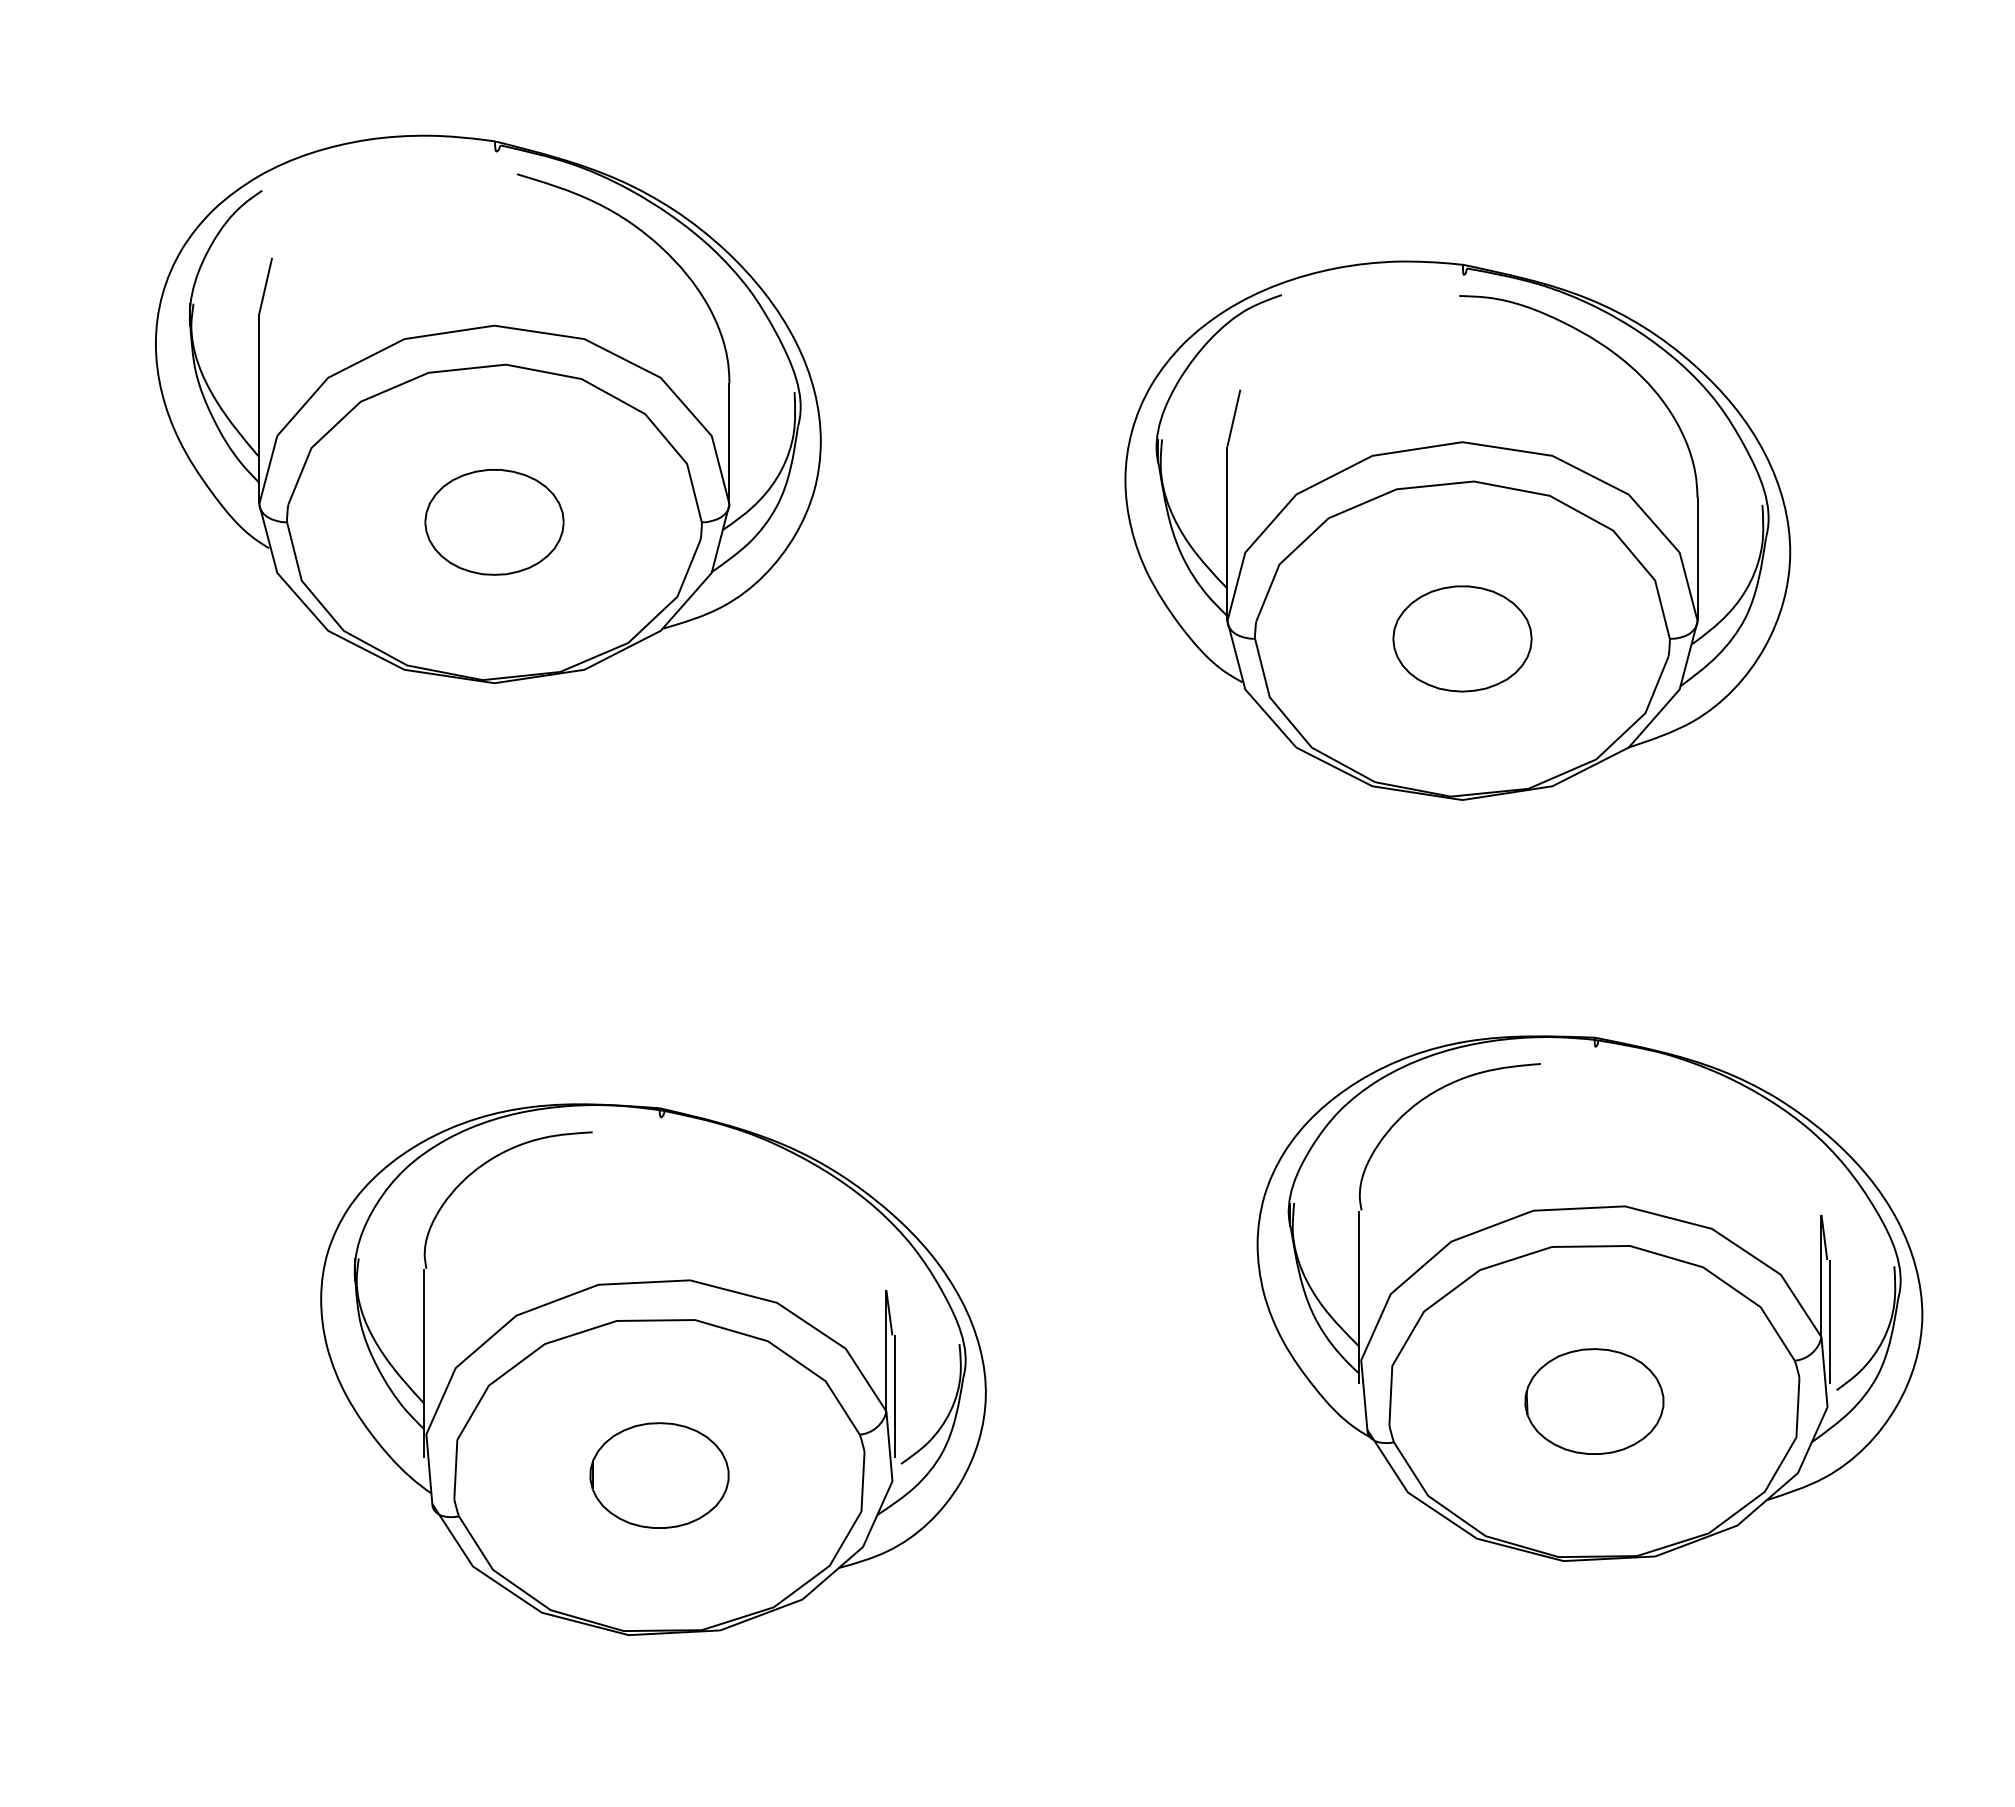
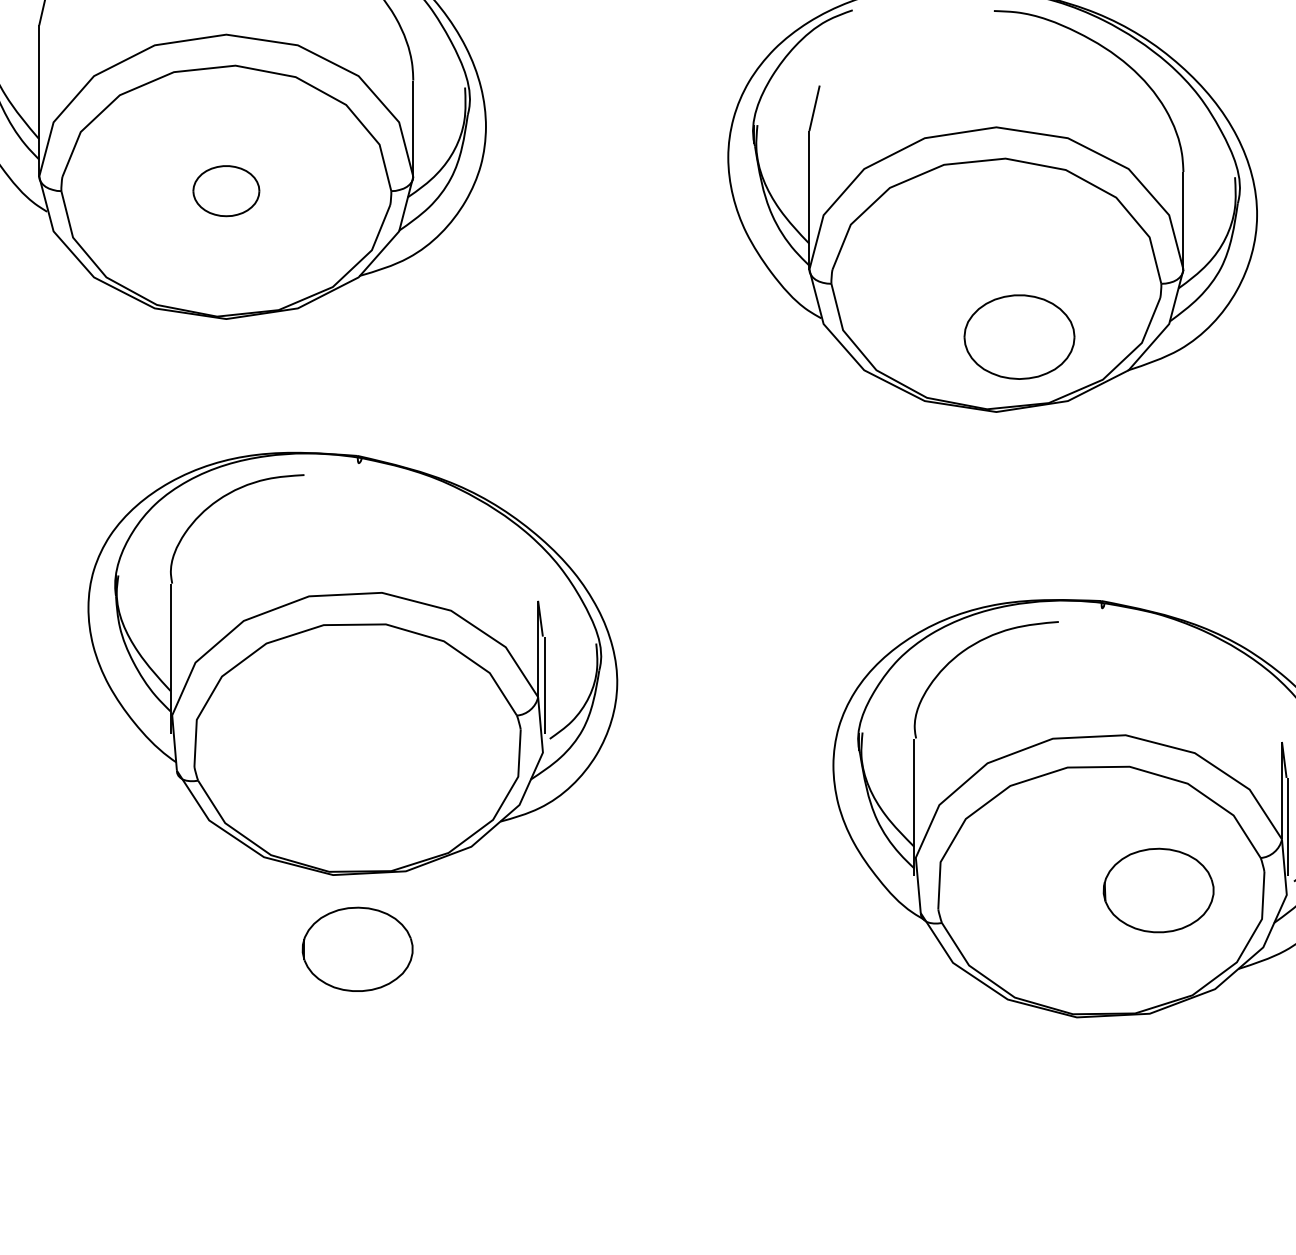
part: (494, 522) -> (226, 191), size x0.6
part: (1462, 638) -> (1019, 336), moved
part: (653, 1369) -> (352, 663), moved
part: (1594, 1401) -> (1158, 890), moved

